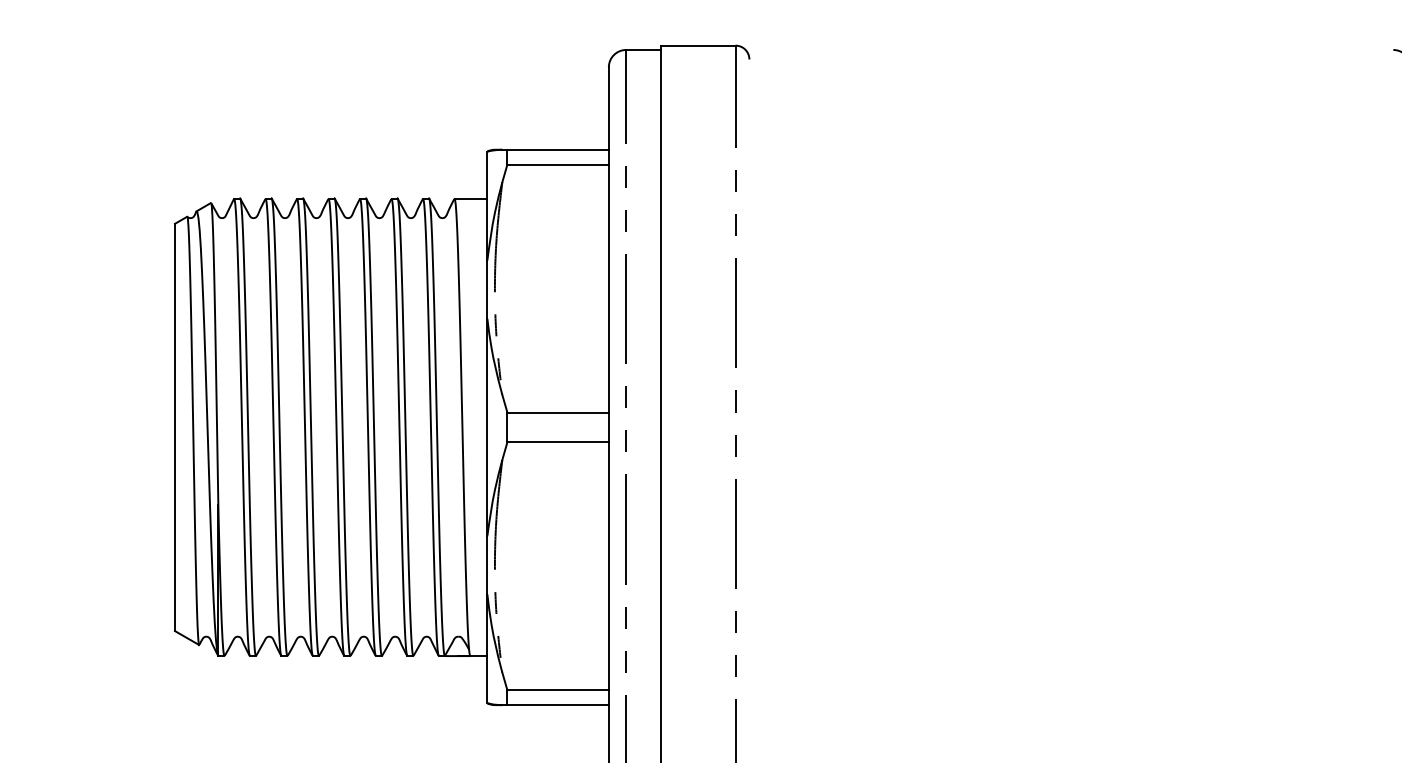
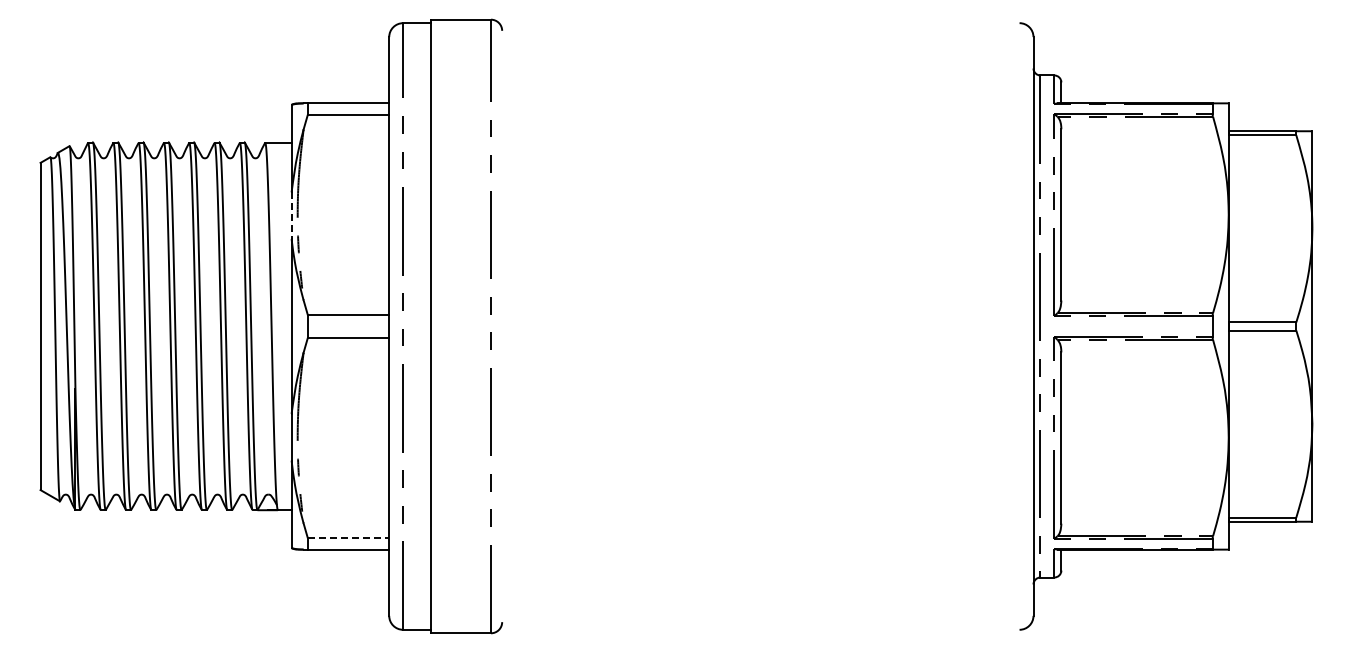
line: (487, 290) -> (291, 216), solid -> dashed
line: (558, 690) -> (348, 537), solid -> dashed

